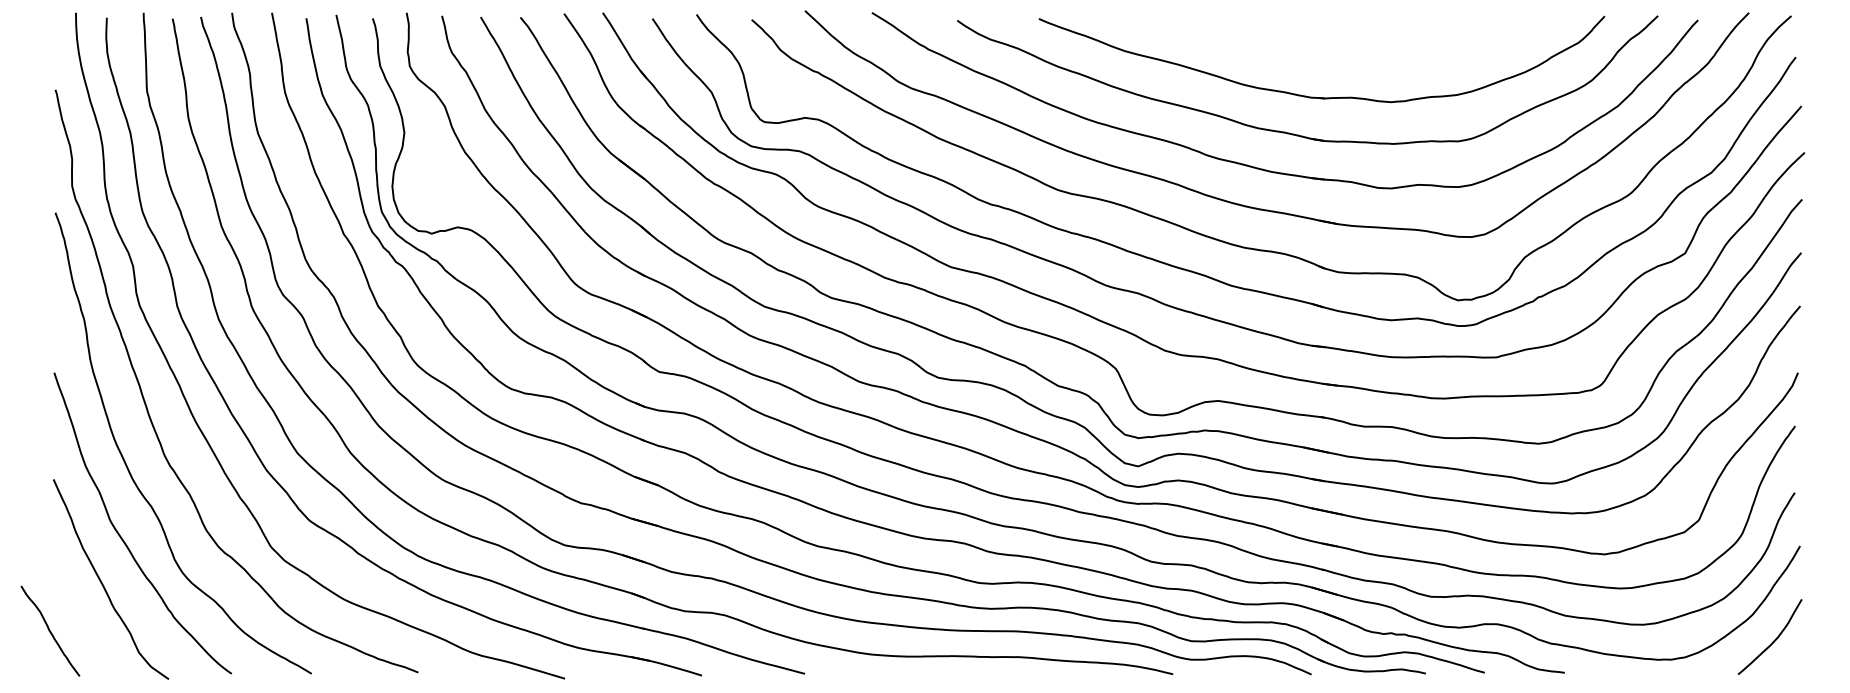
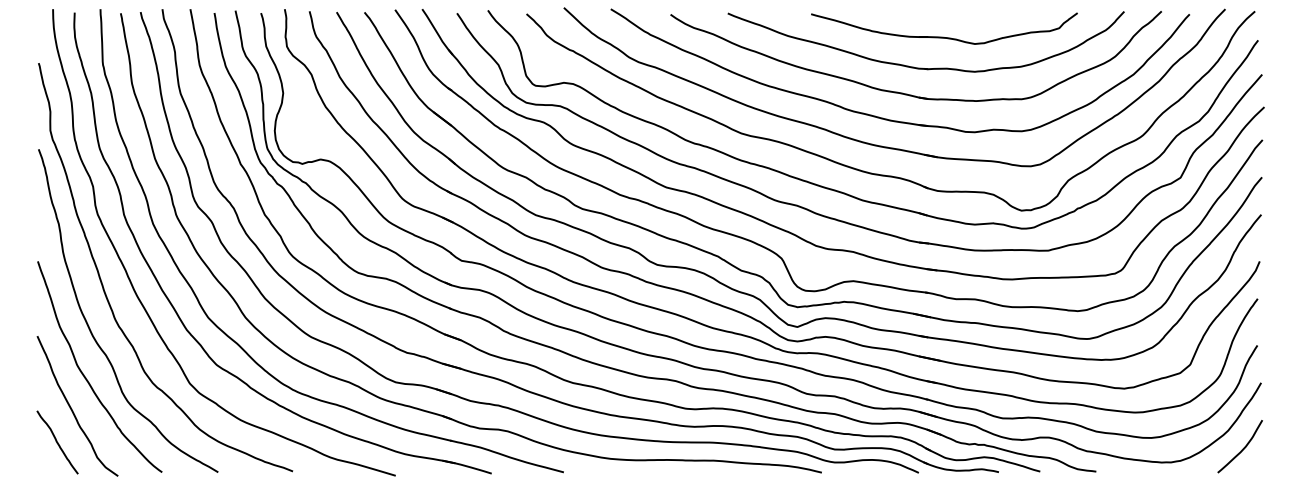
part: (1347, 52) -> (944, 36), added
curve: (50, 630) -> (57, 441), moved

